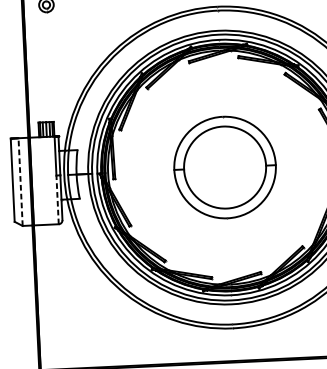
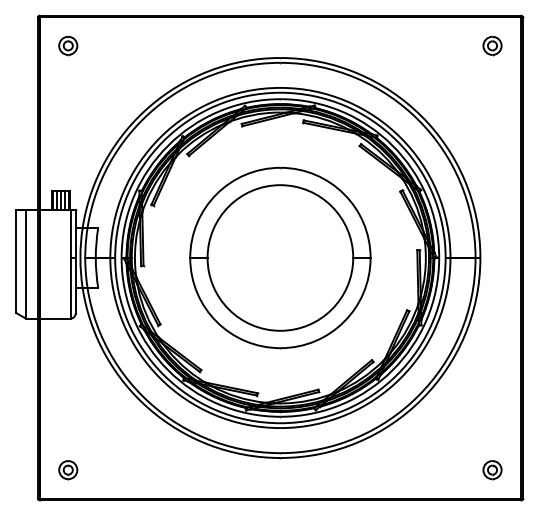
part: (225, 167) -> (280, 257), size x1.43
line: (20, 182) -> (25, 264), dashed -> solid
line: (57, 199) -> (70, 287), dashed -> solid
part: (62, 346) -> (68, 470), added

